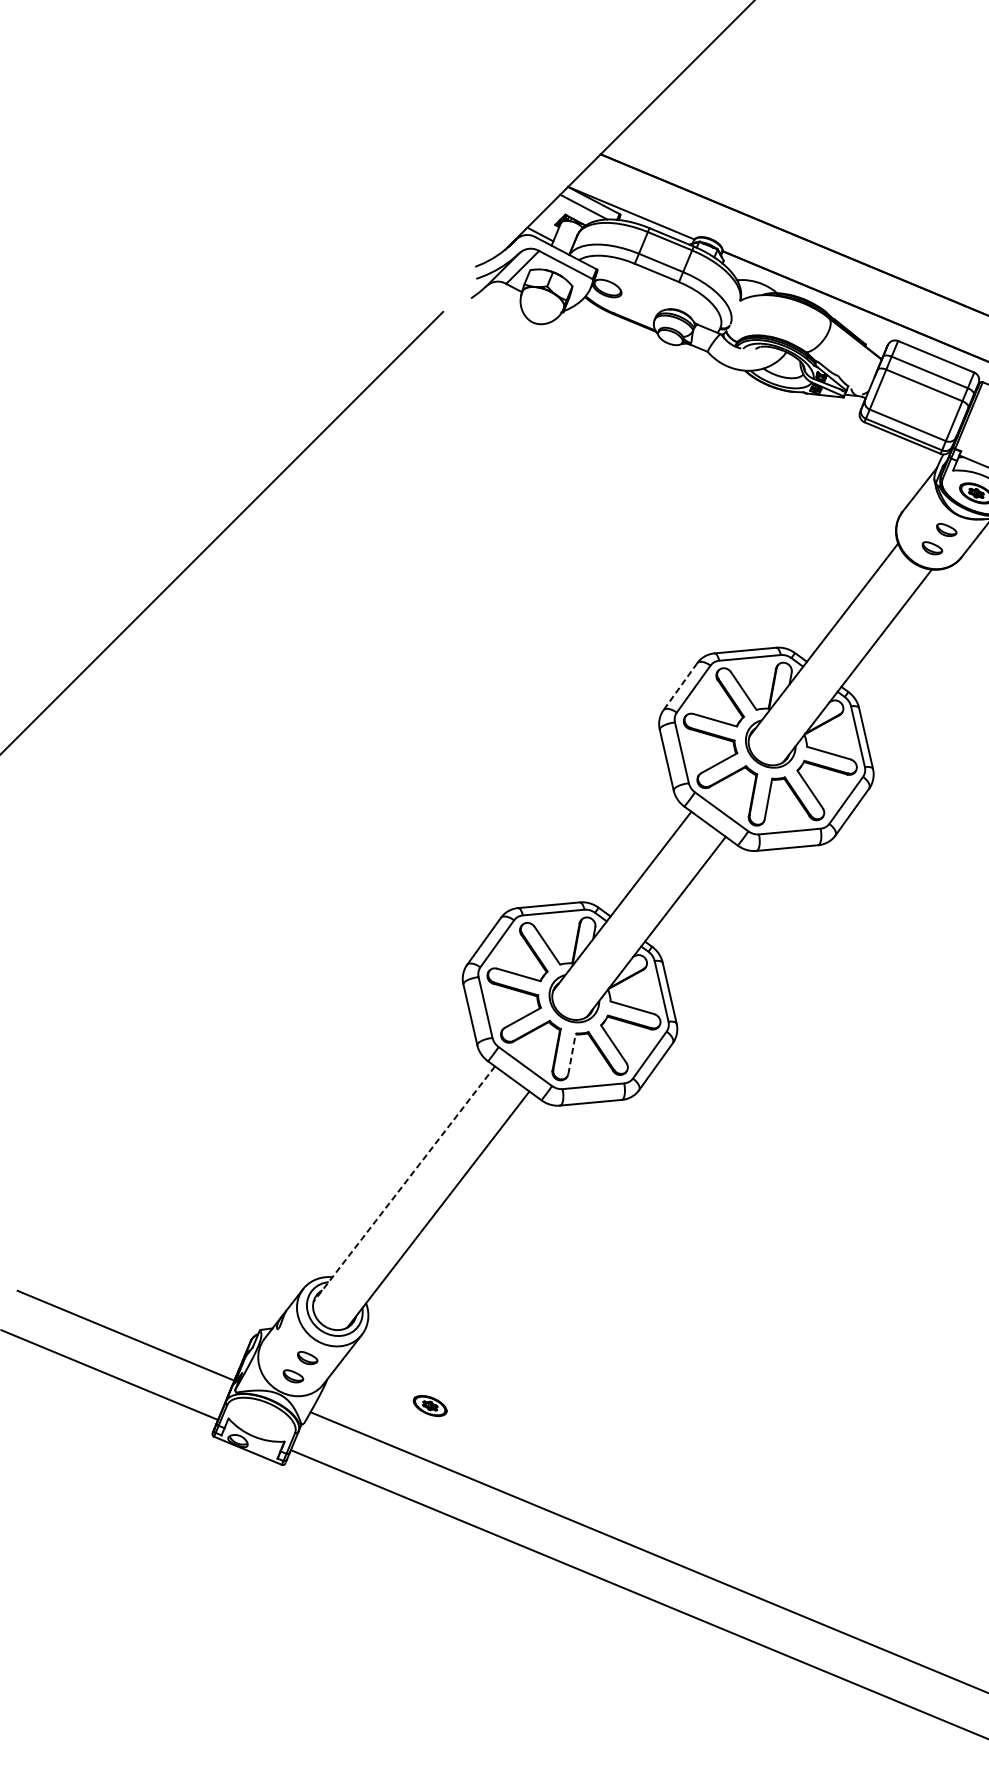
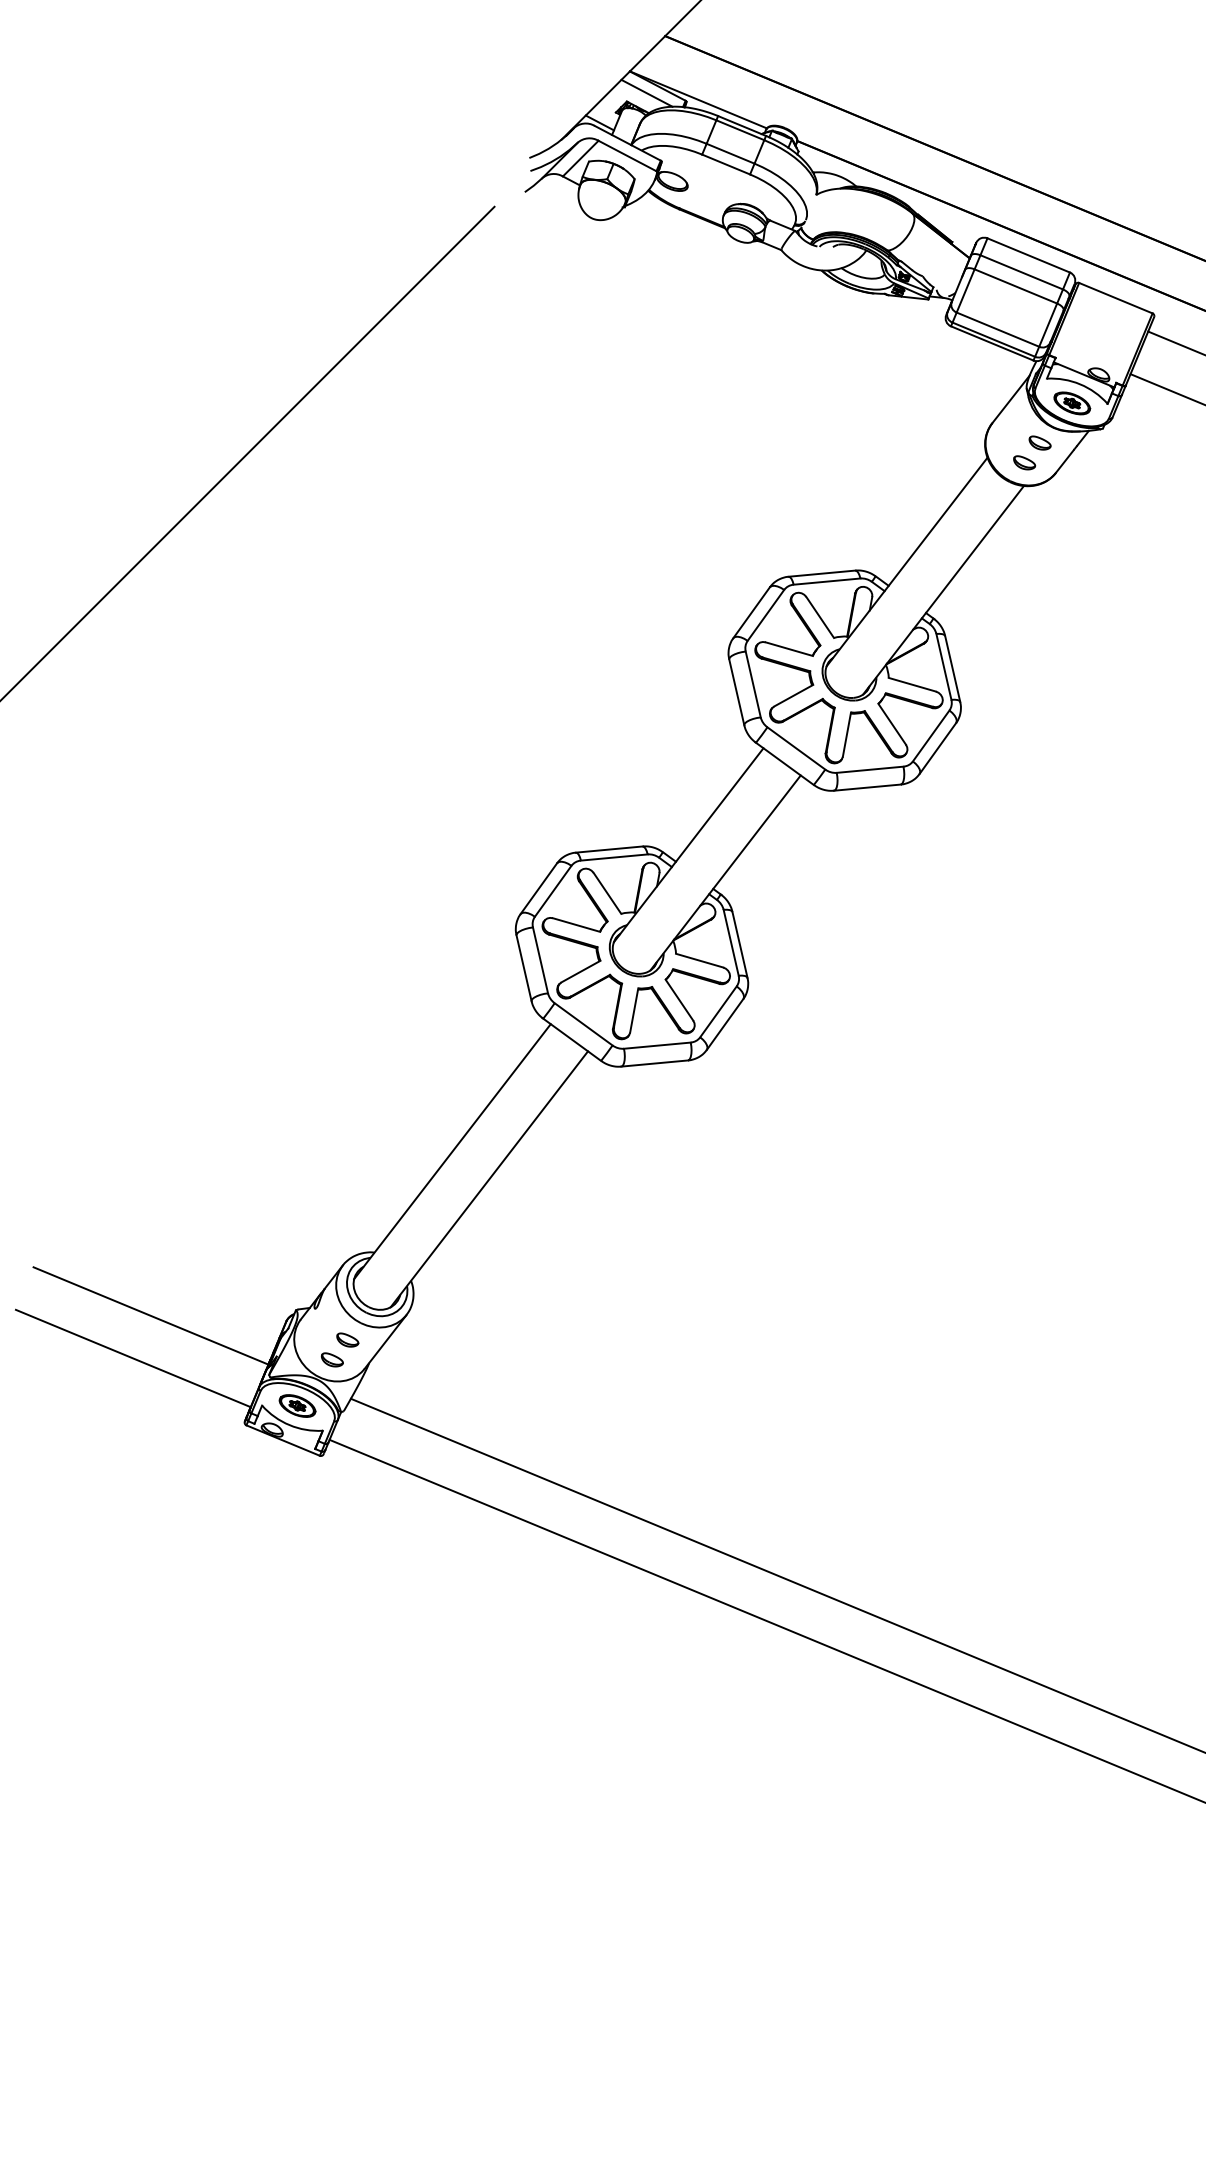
line: (680, 687) -> (751, 613), dashed -> solid
line: (572, 1053) -> (634, 1010), dashed -> solid
line: (404, 1184) -> (452, 1152), dashed -> solid
part: (430, 1405) -> (297, 1405), moved

